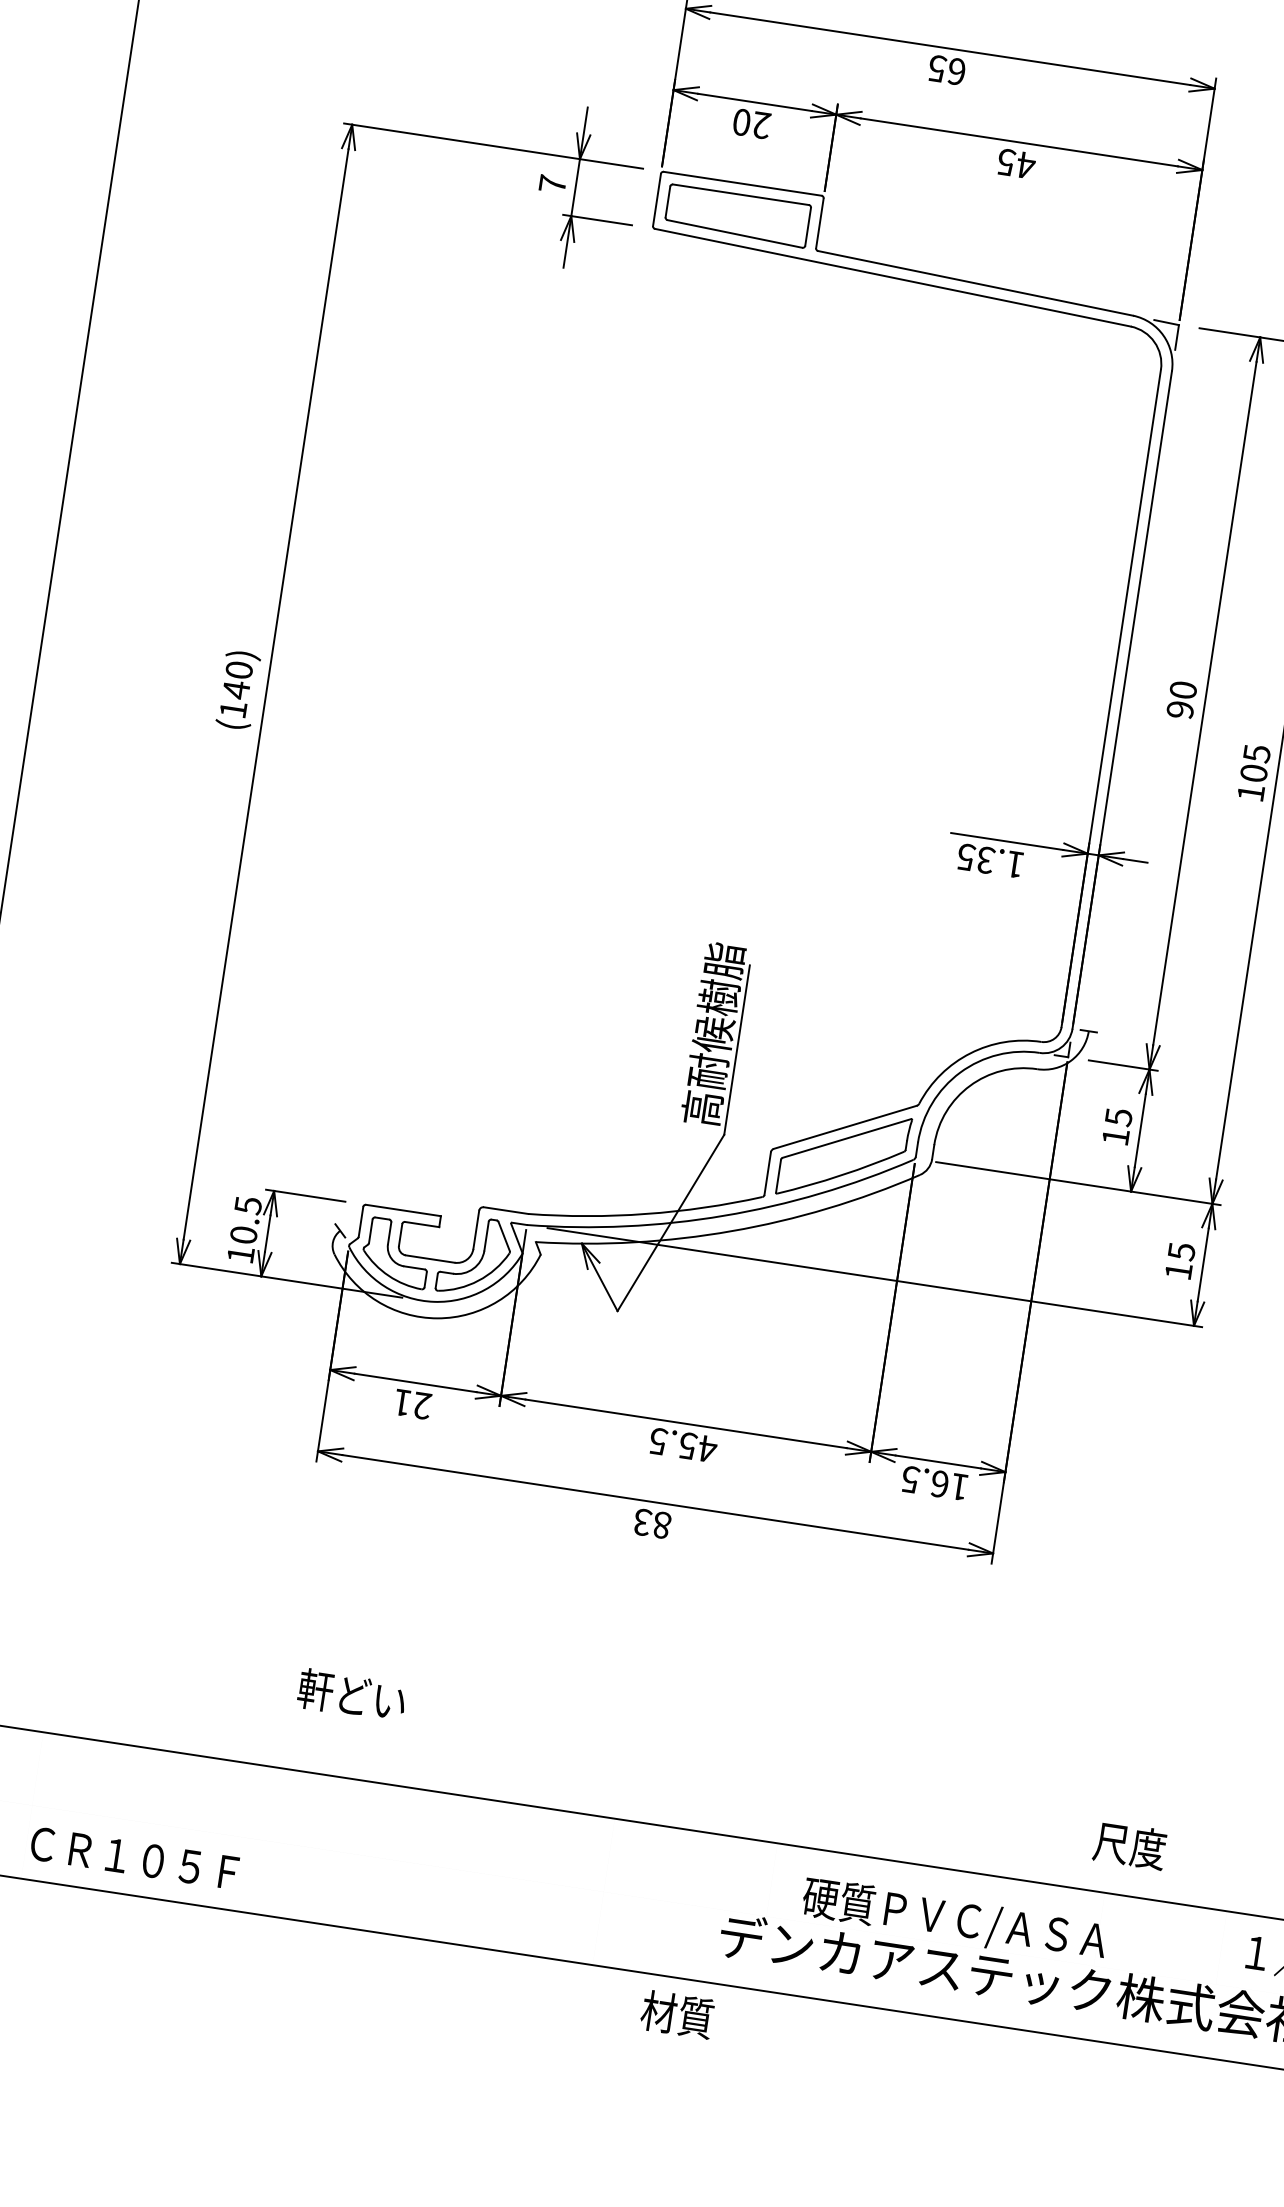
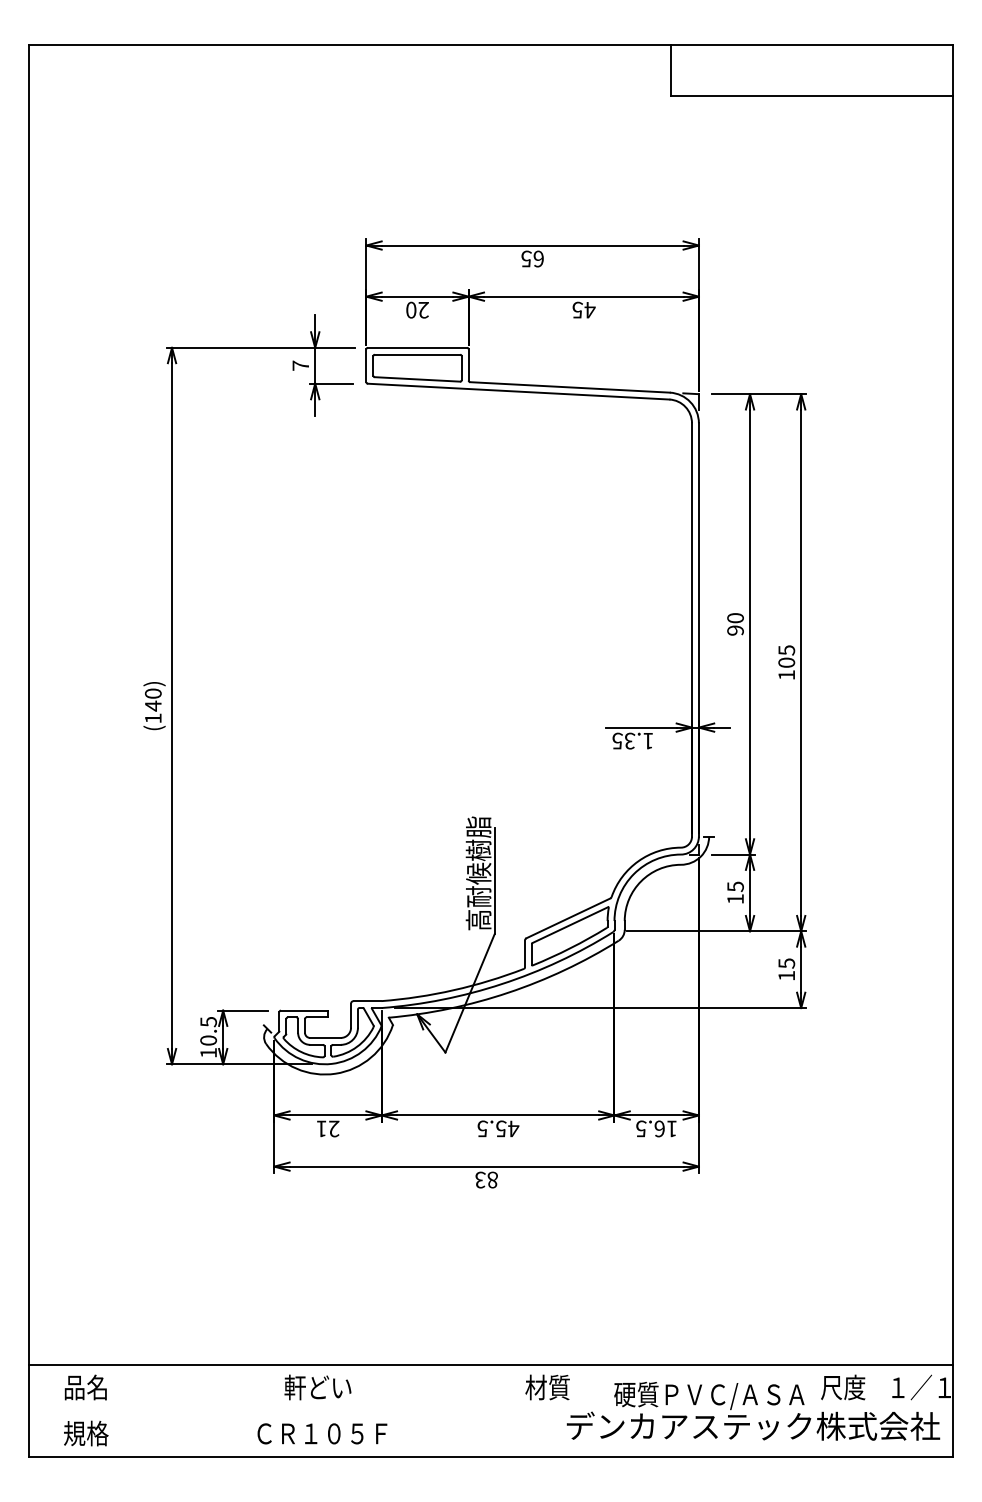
text: (351, 1695) -> (317, 1387), moved
text: (1130, 1845) -> (843, 1387), moved
text: (134, 1857) -> (322, 1433), moved
text: (677, 2014) -> (547, 1387), moved

